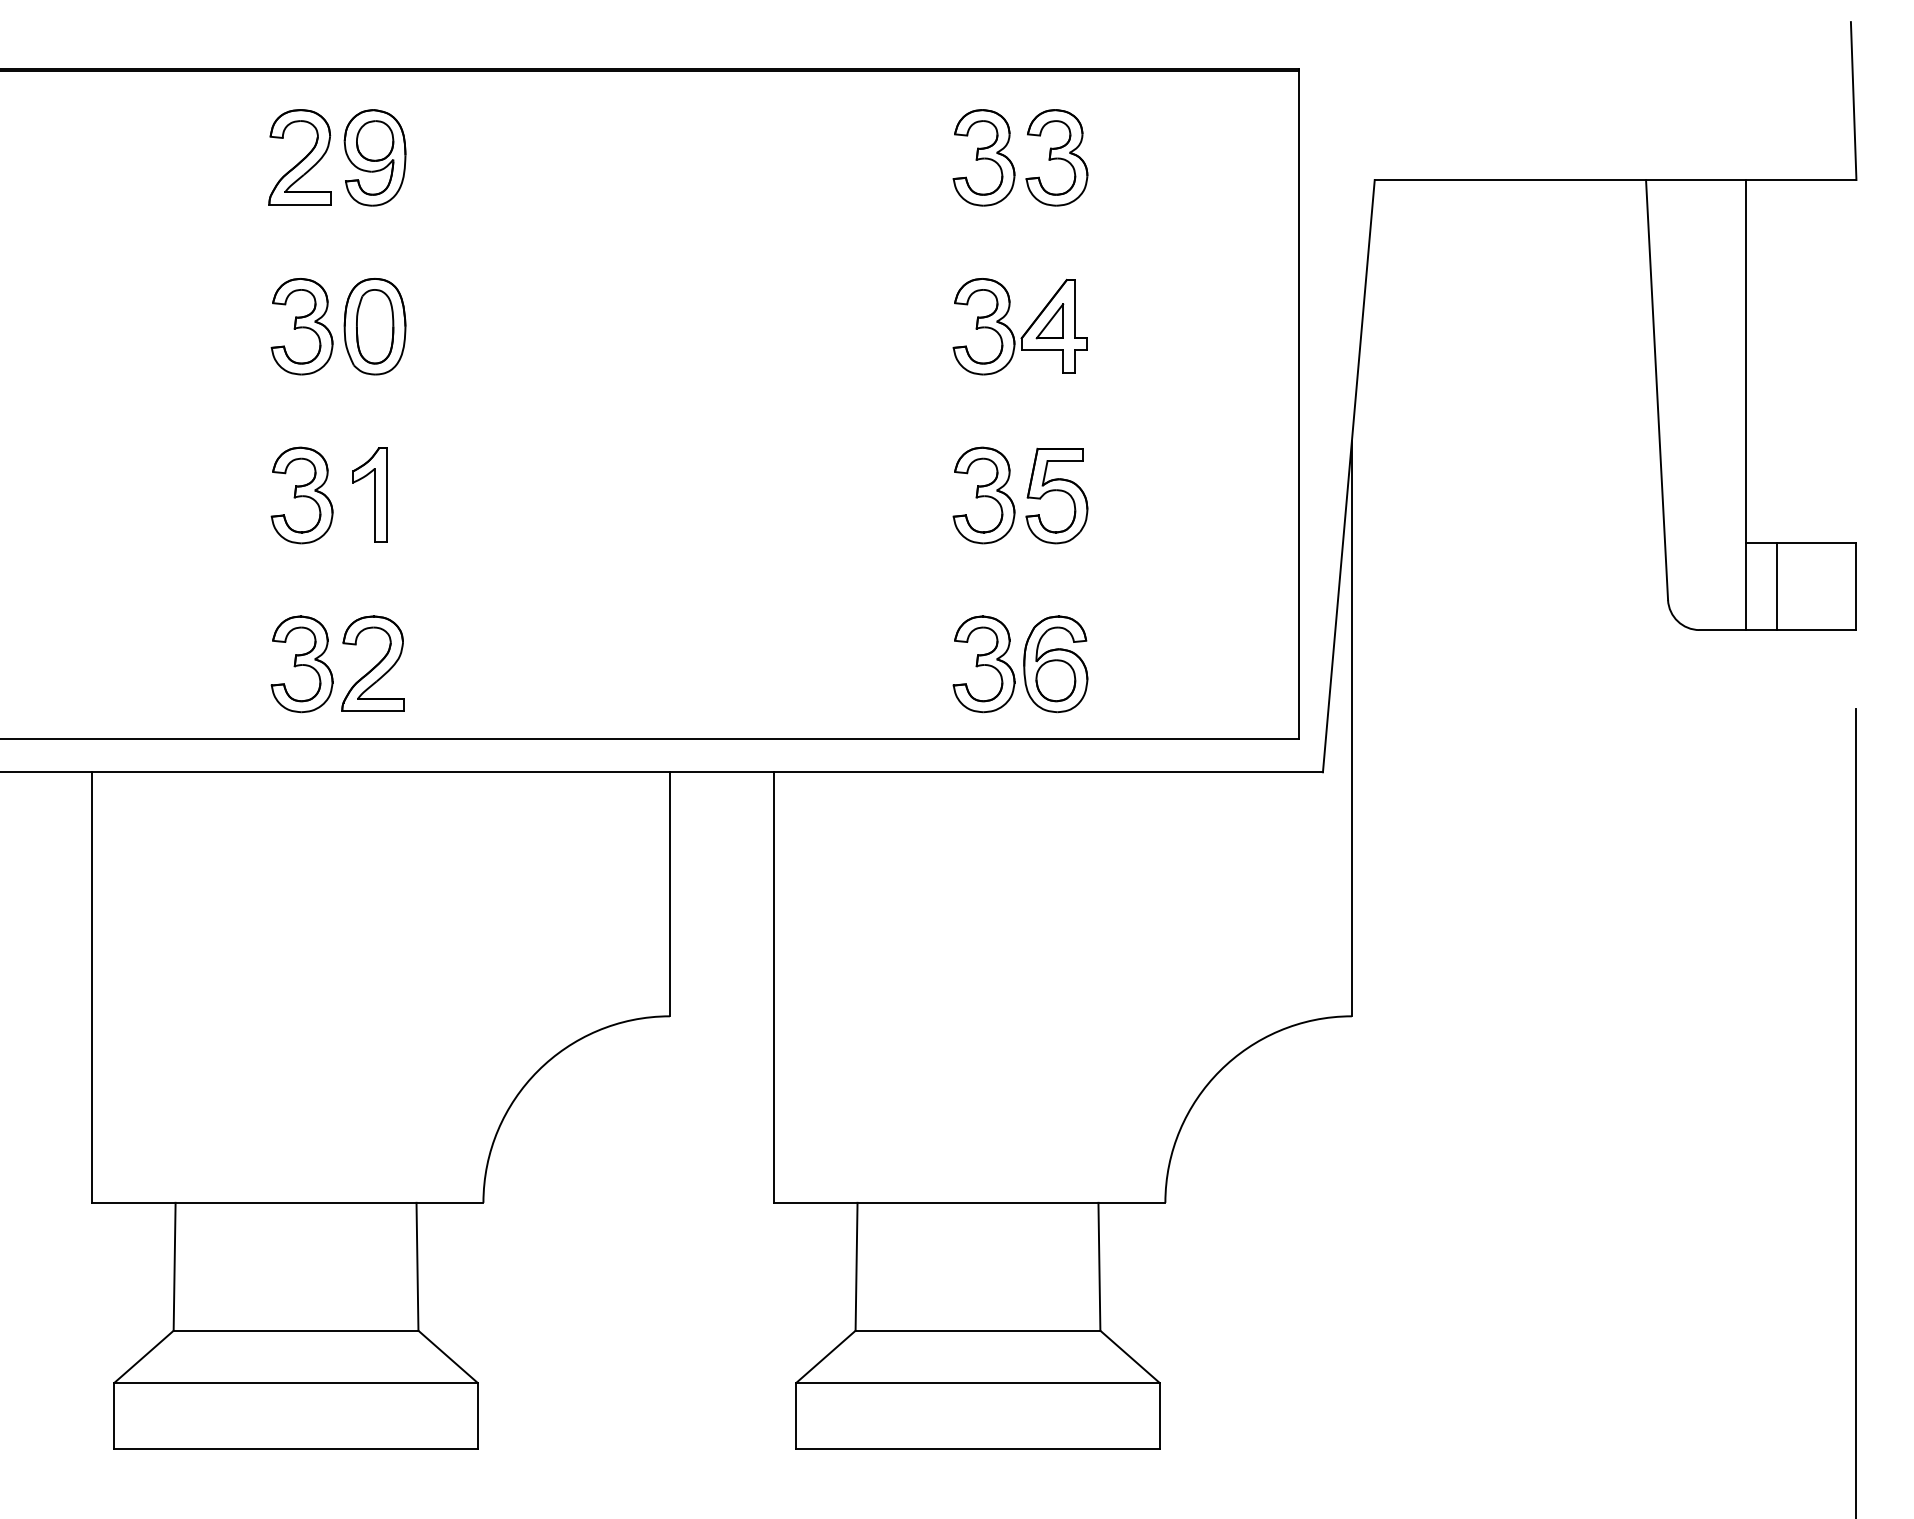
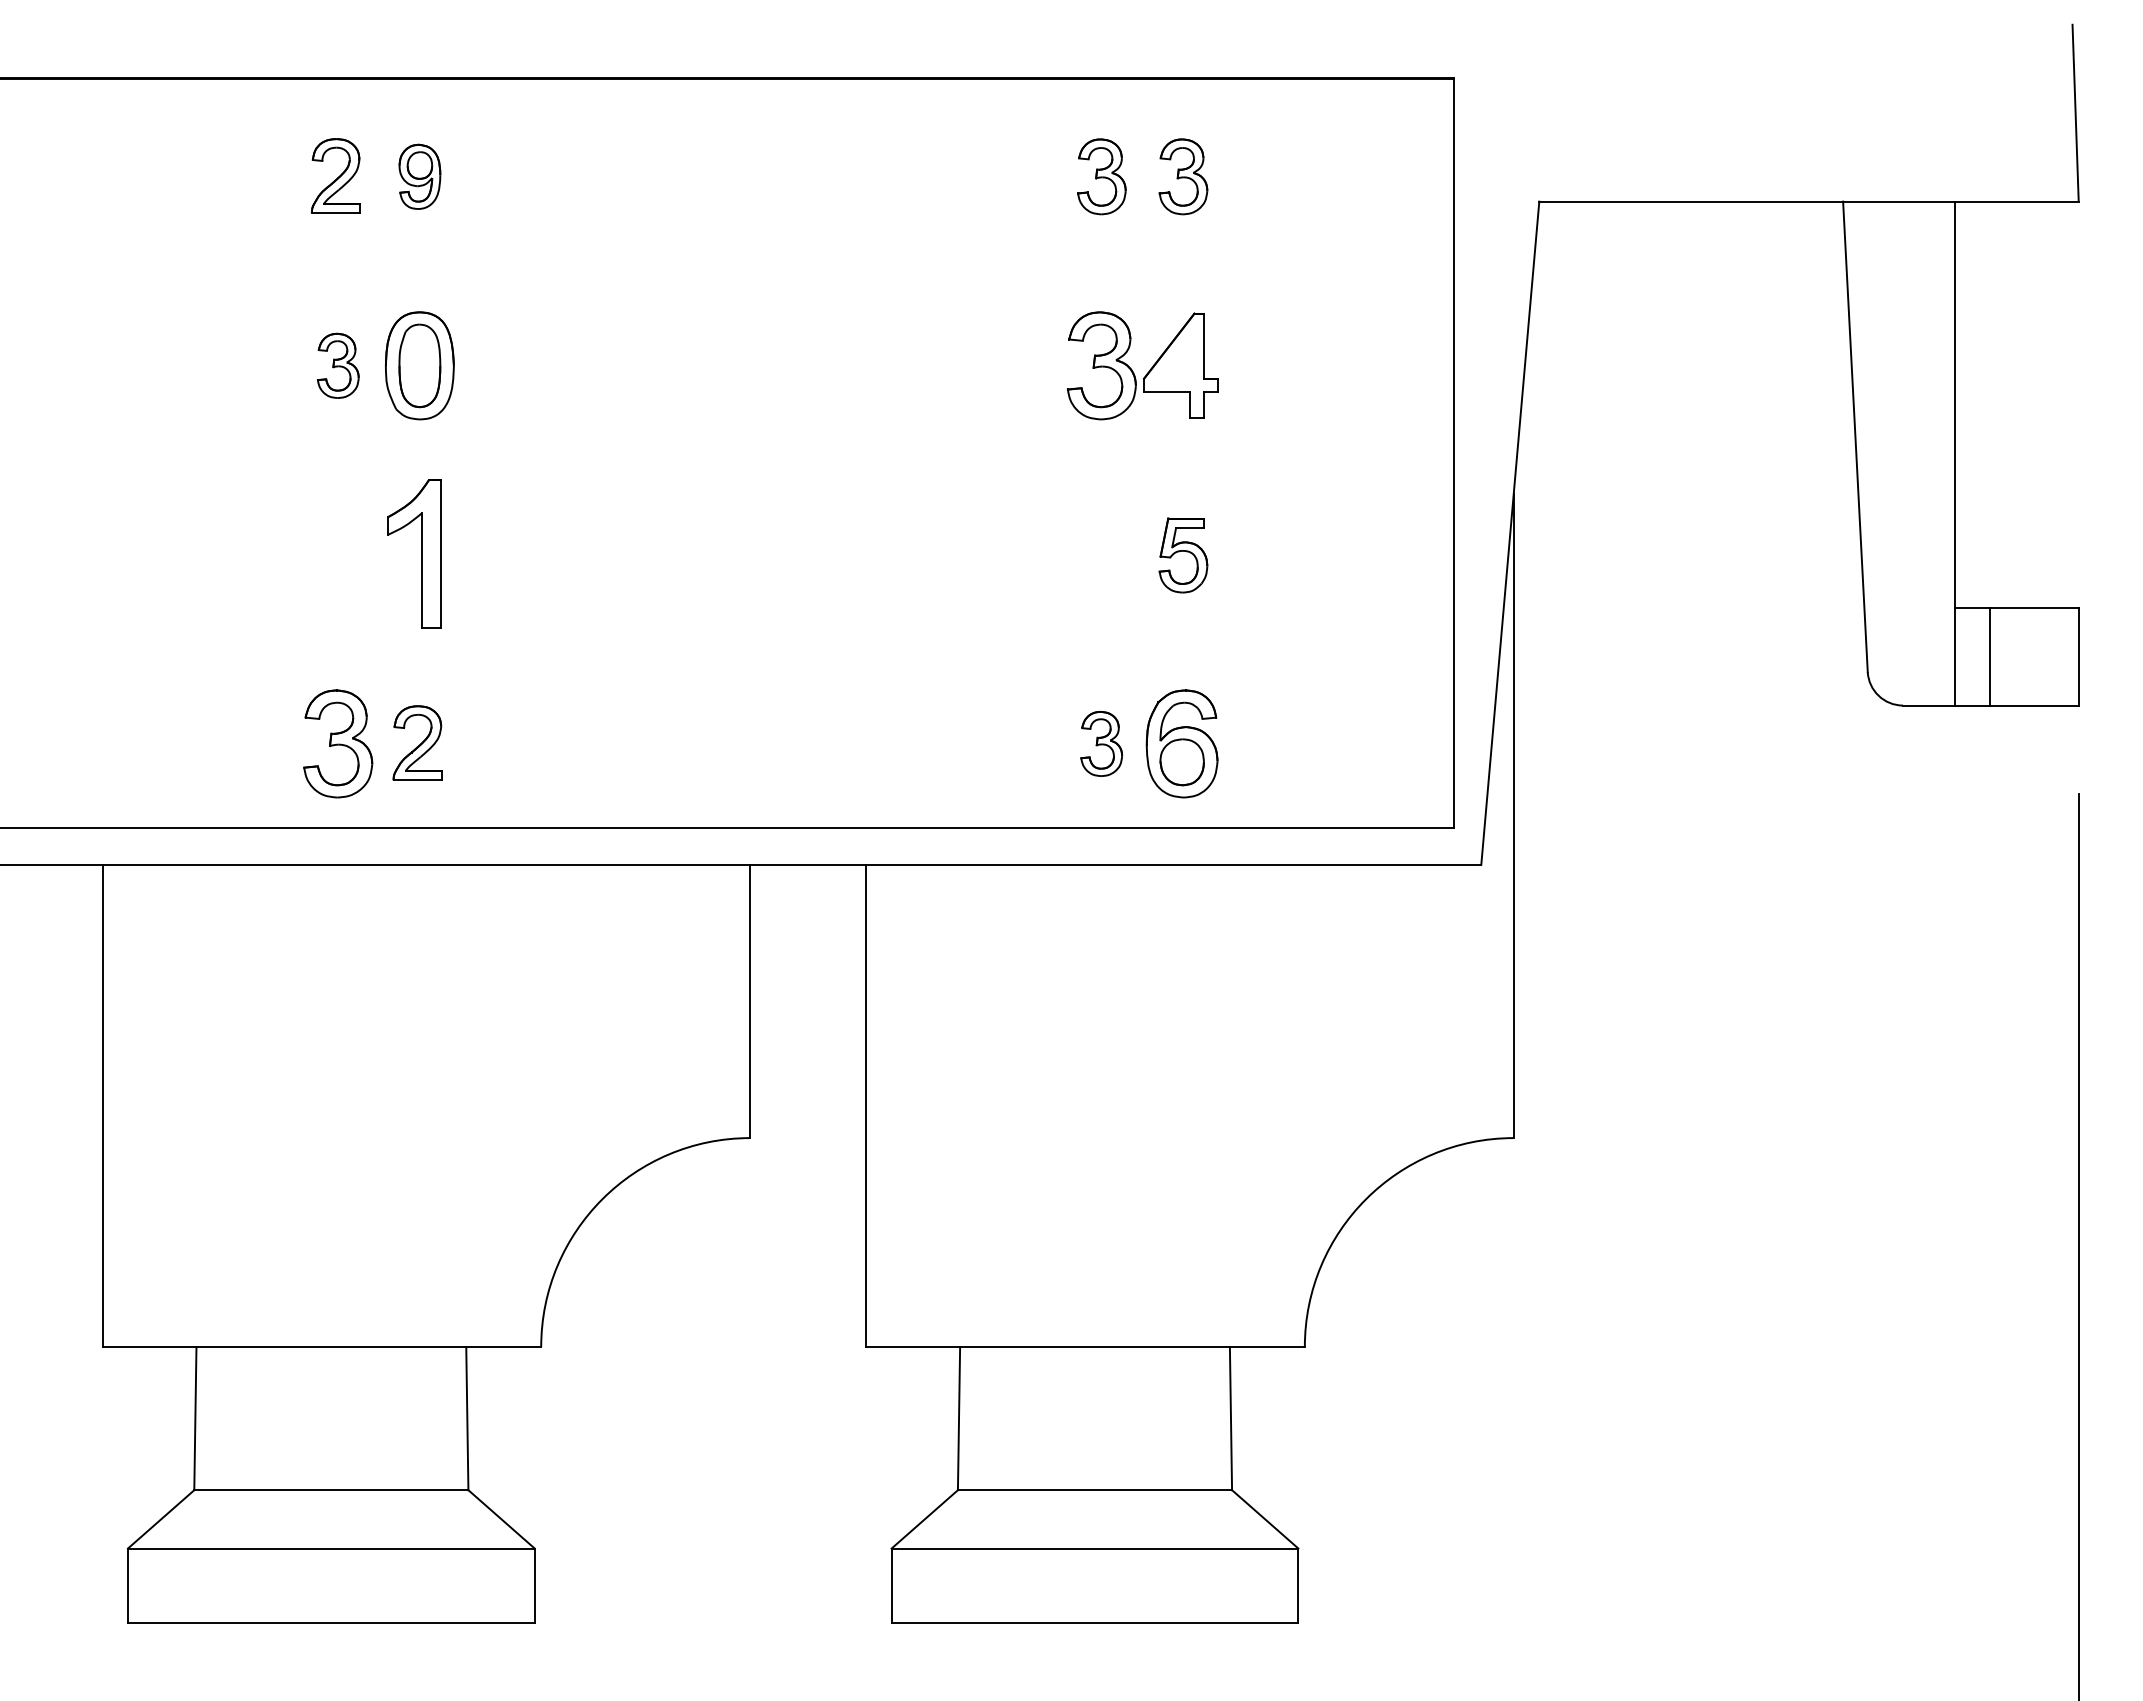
part: (299, 156) -> (335, 175), size x0.7
part: (374, 157) -> (419, 176), size x0.6
part: (983, 157) -> (1101, 176), size x0.7
part: (1057, 157) -> (1183, 176), size x0.7
part: (1049, 321) -> (1175, 359), removed
part: (302, 326) -> (338, 365), size x0.6
part: (370, 494) -> (414, 553), size x1.4
part: (302, 495) -> (338, 554), removed
part: (983, 495) -> (1101, 554), removed
part: (1057, 496) -> (1183, 555), size x0.7
part: (372, 663) -> (417, 742), size x0.7
part: (983, 663) -> (1101, 743), size x0.6

